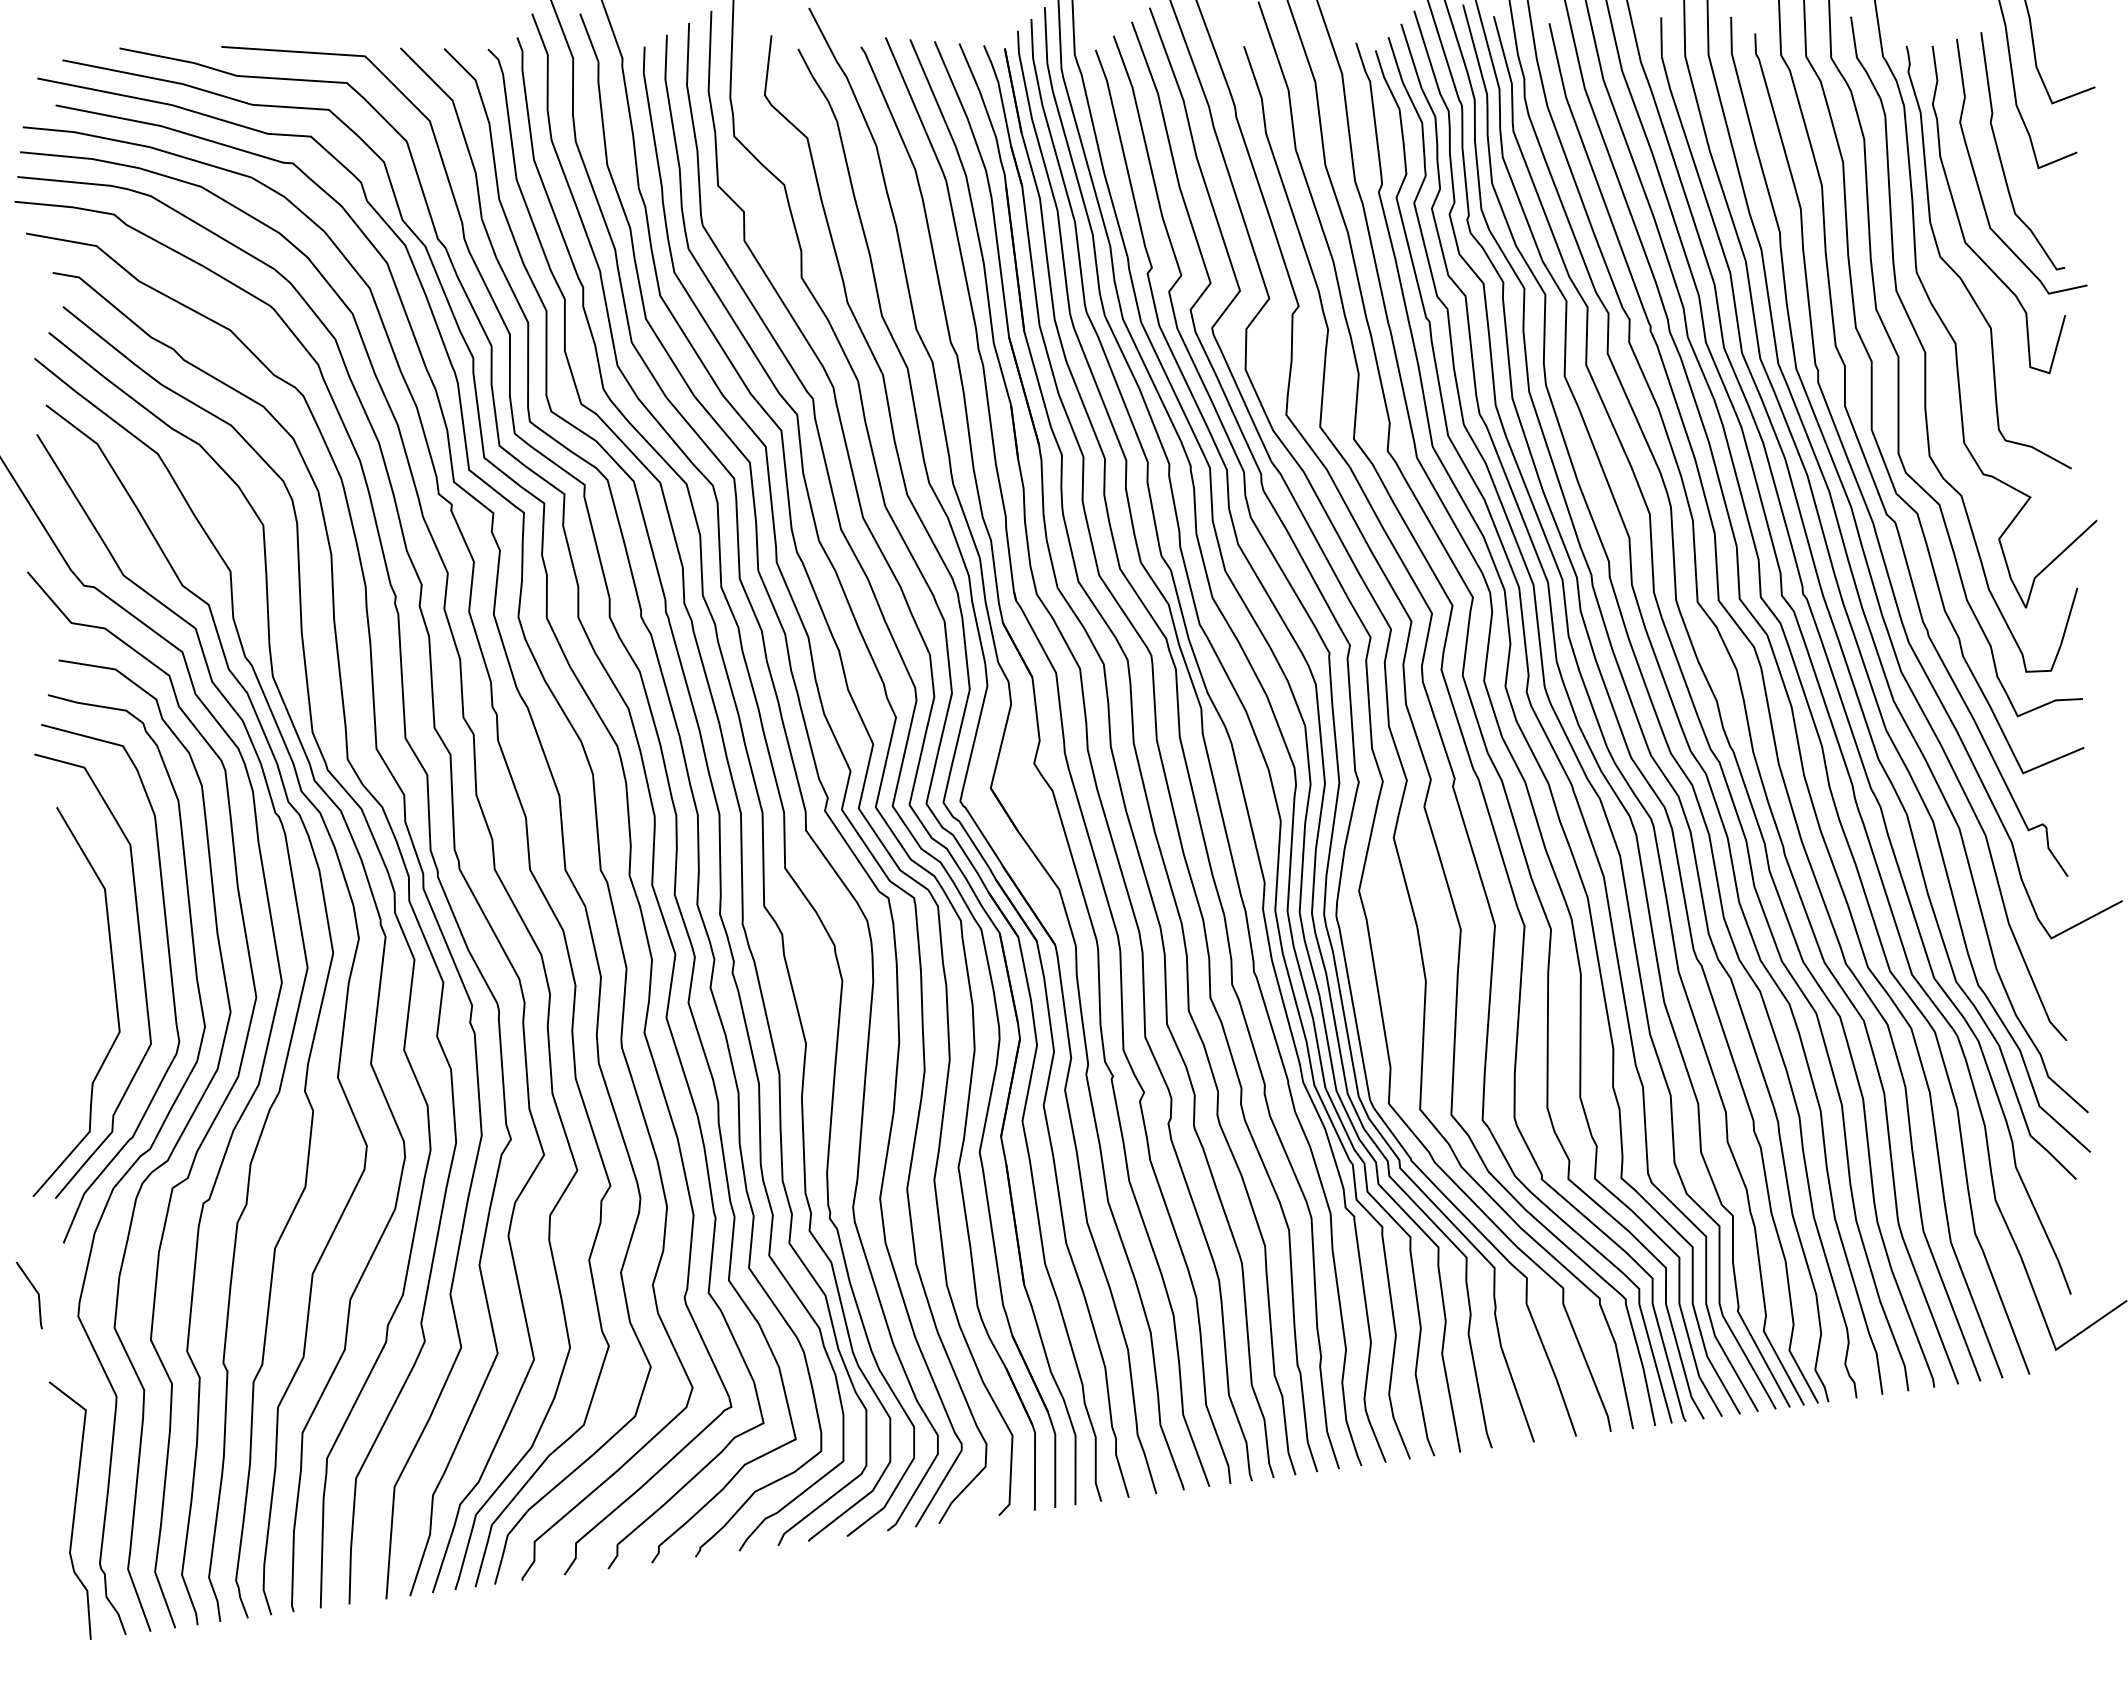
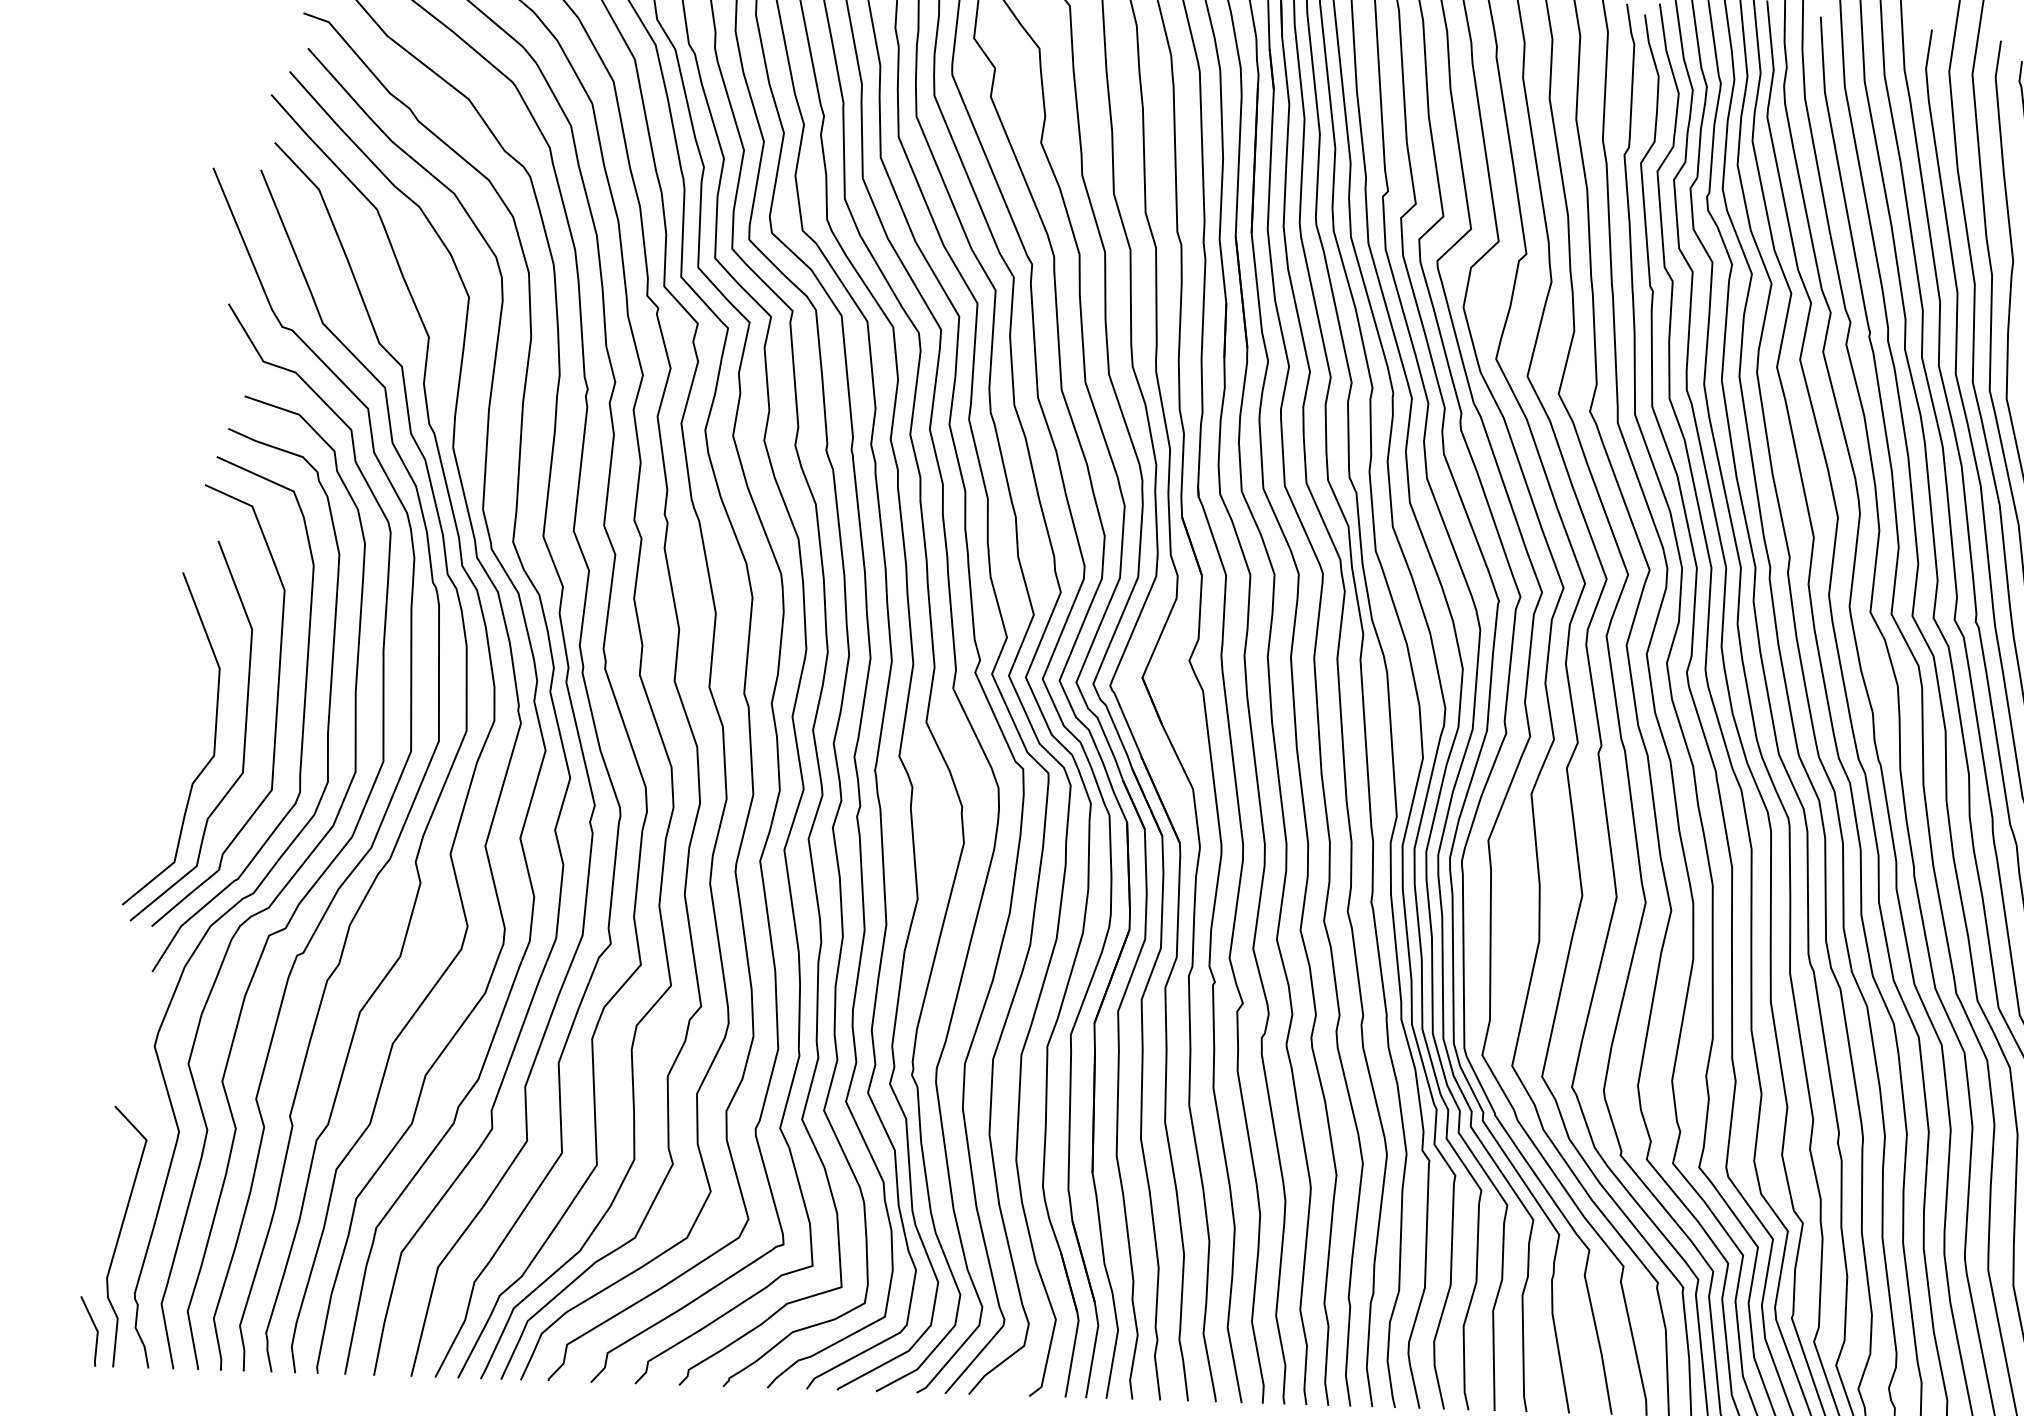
curve: (83, 1026) -> (208, 761), added
line: (35, 1291) -> (94, 1328), moved

